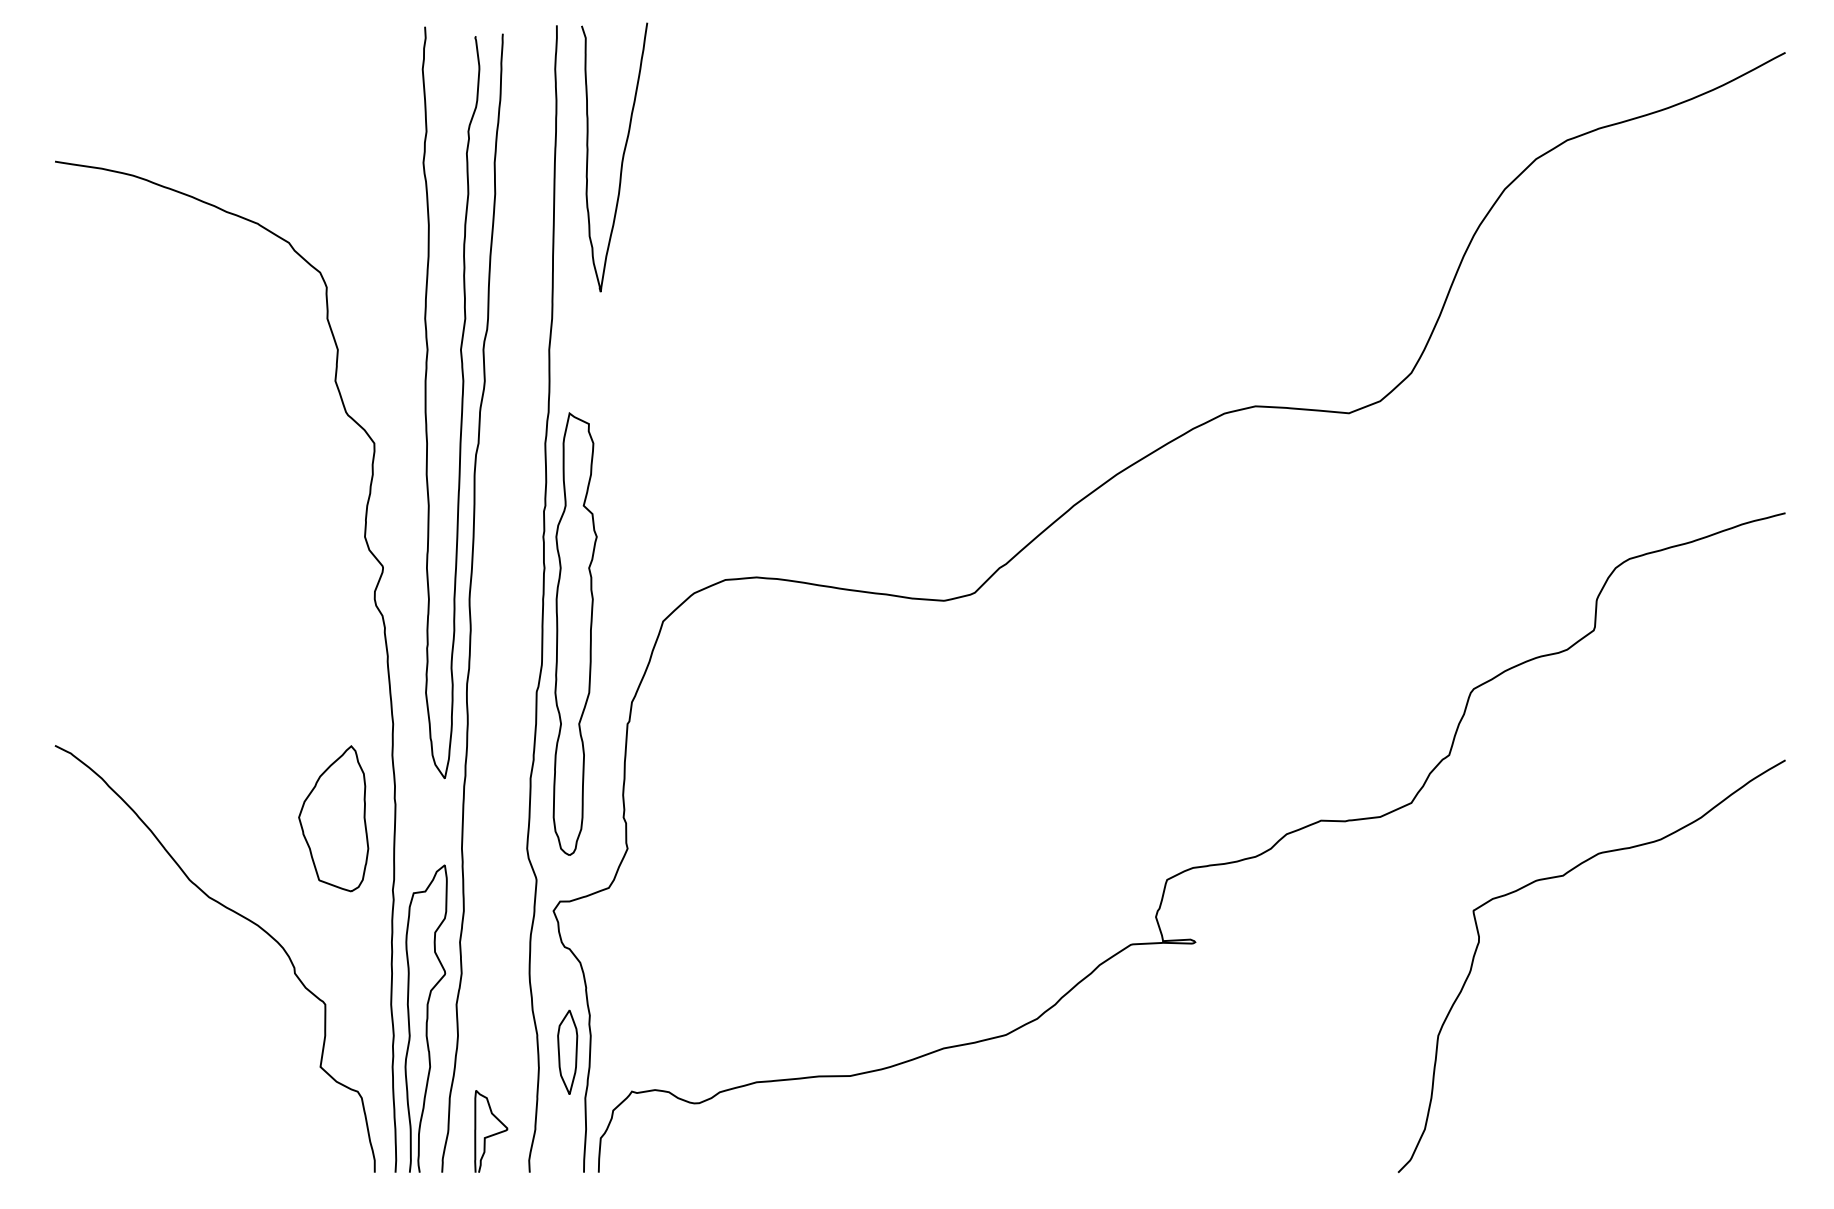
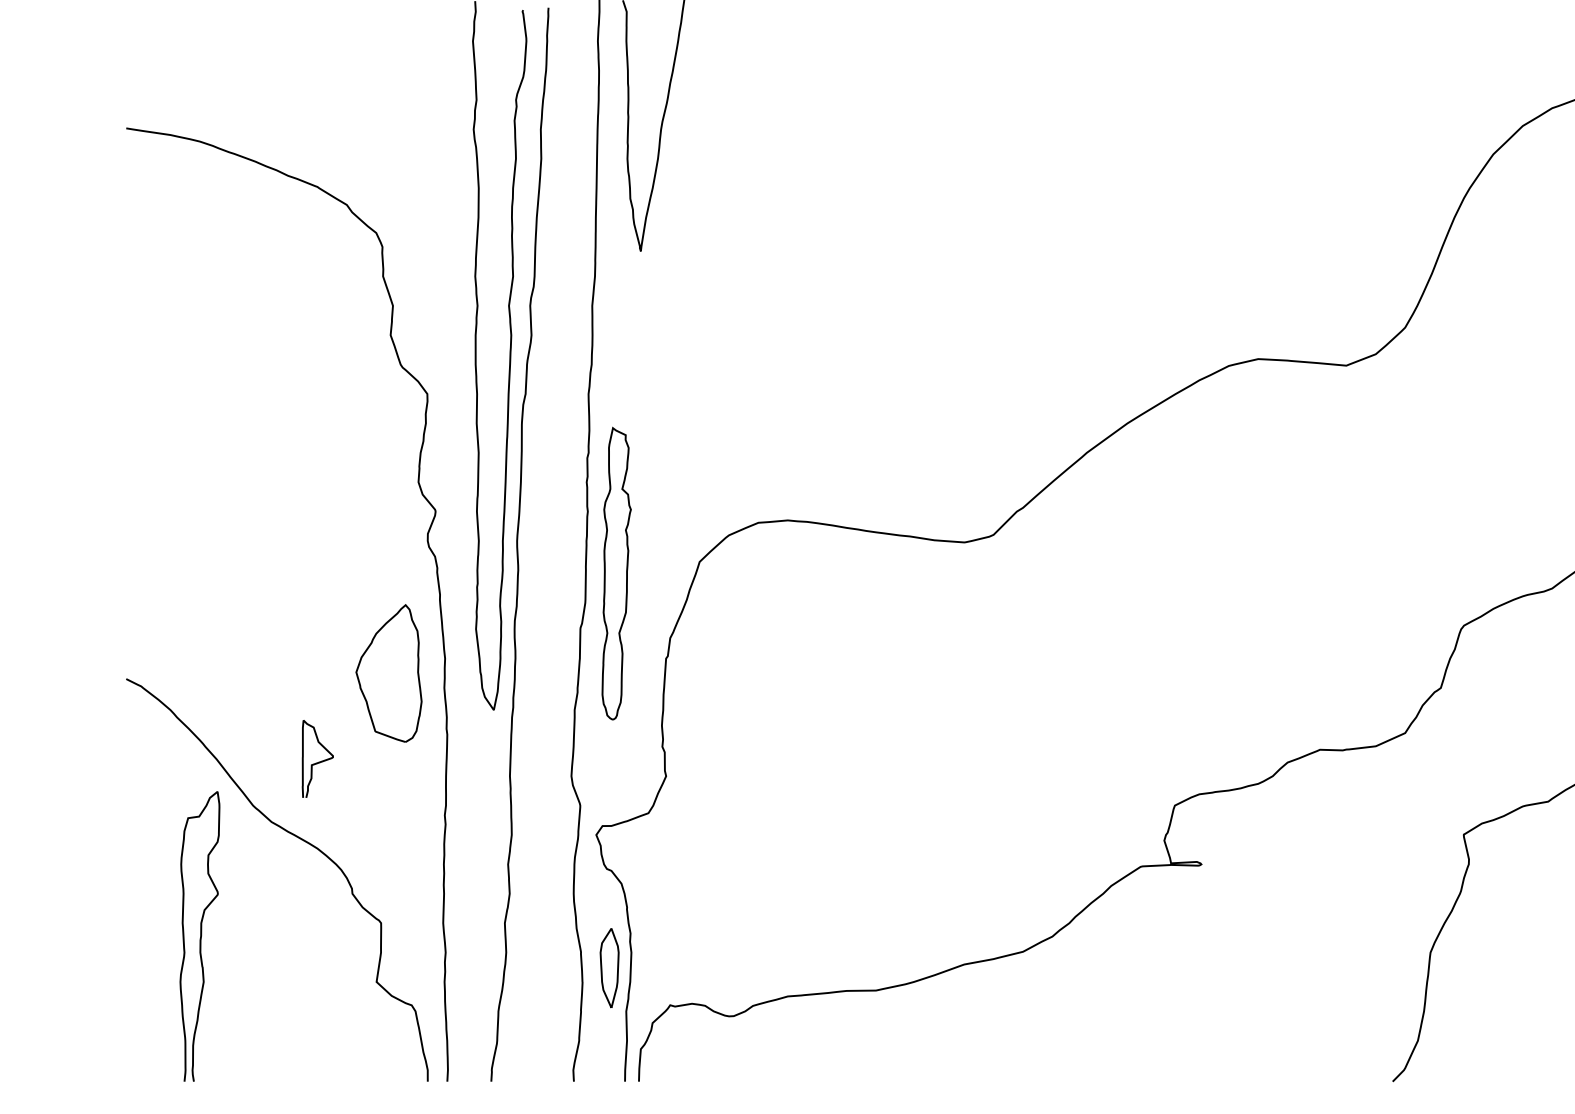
part: (574, 633) -> (616, 573), size x0.7
part: (333, 818) -> (388, 673), moved
curve: (426, 1018) -> (200, 936), moved
curve: (491, 1134) -> (318, 761), moved

